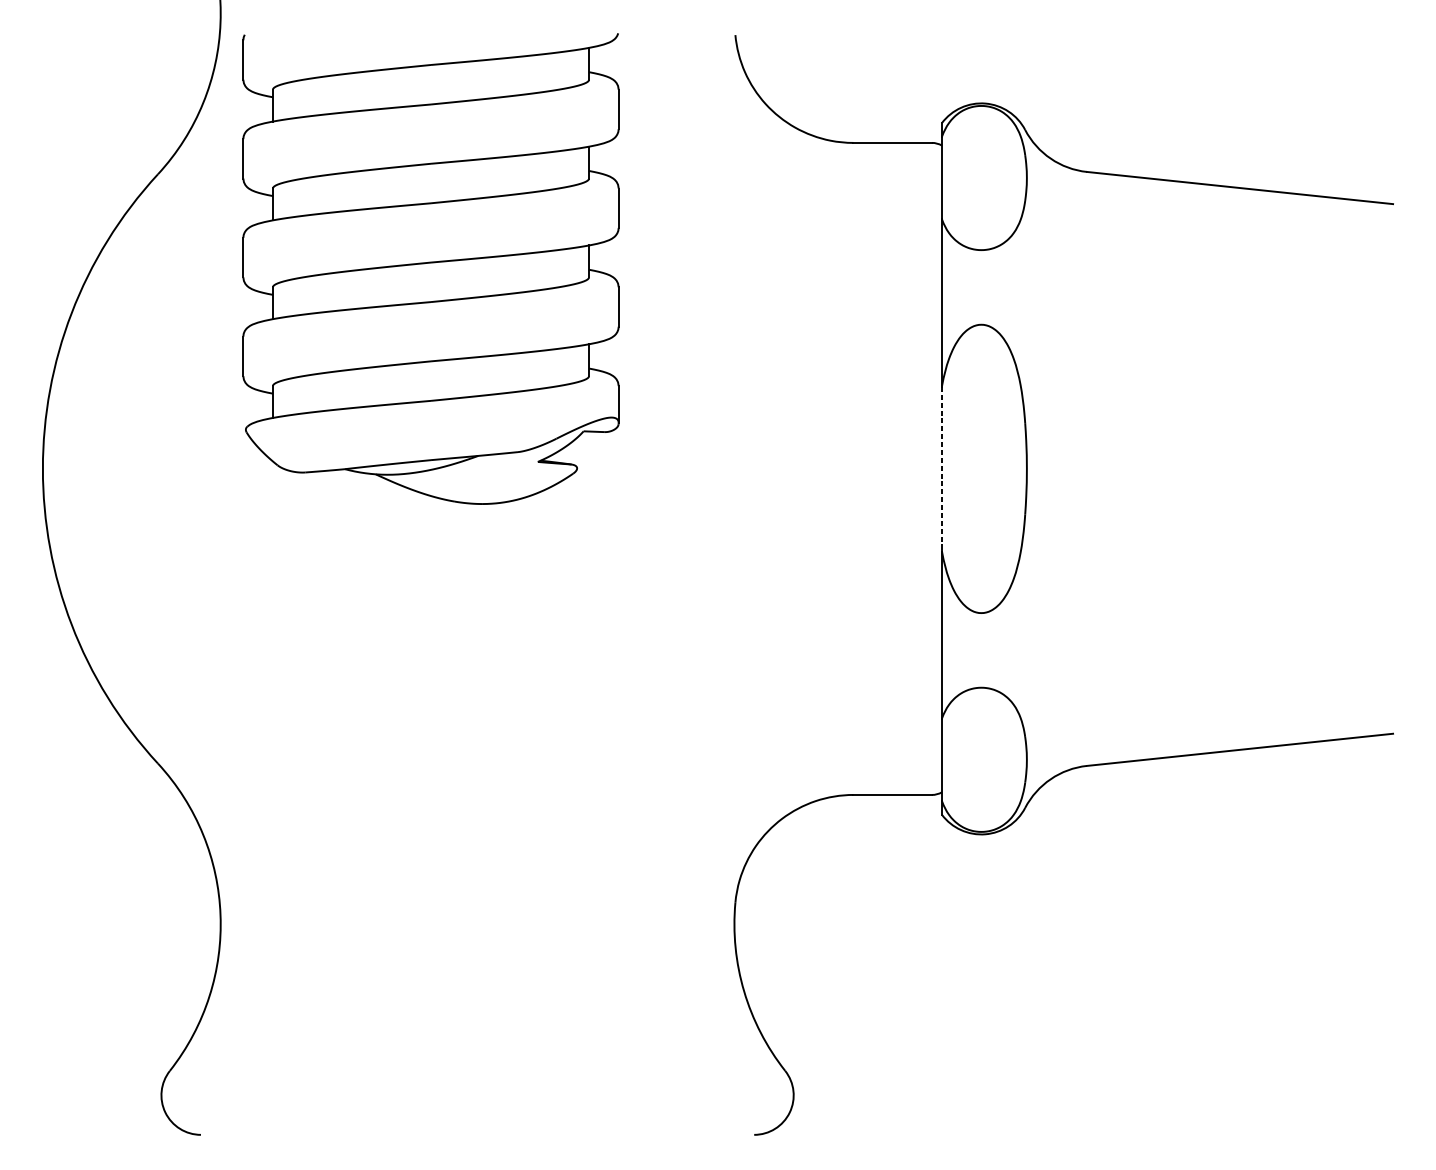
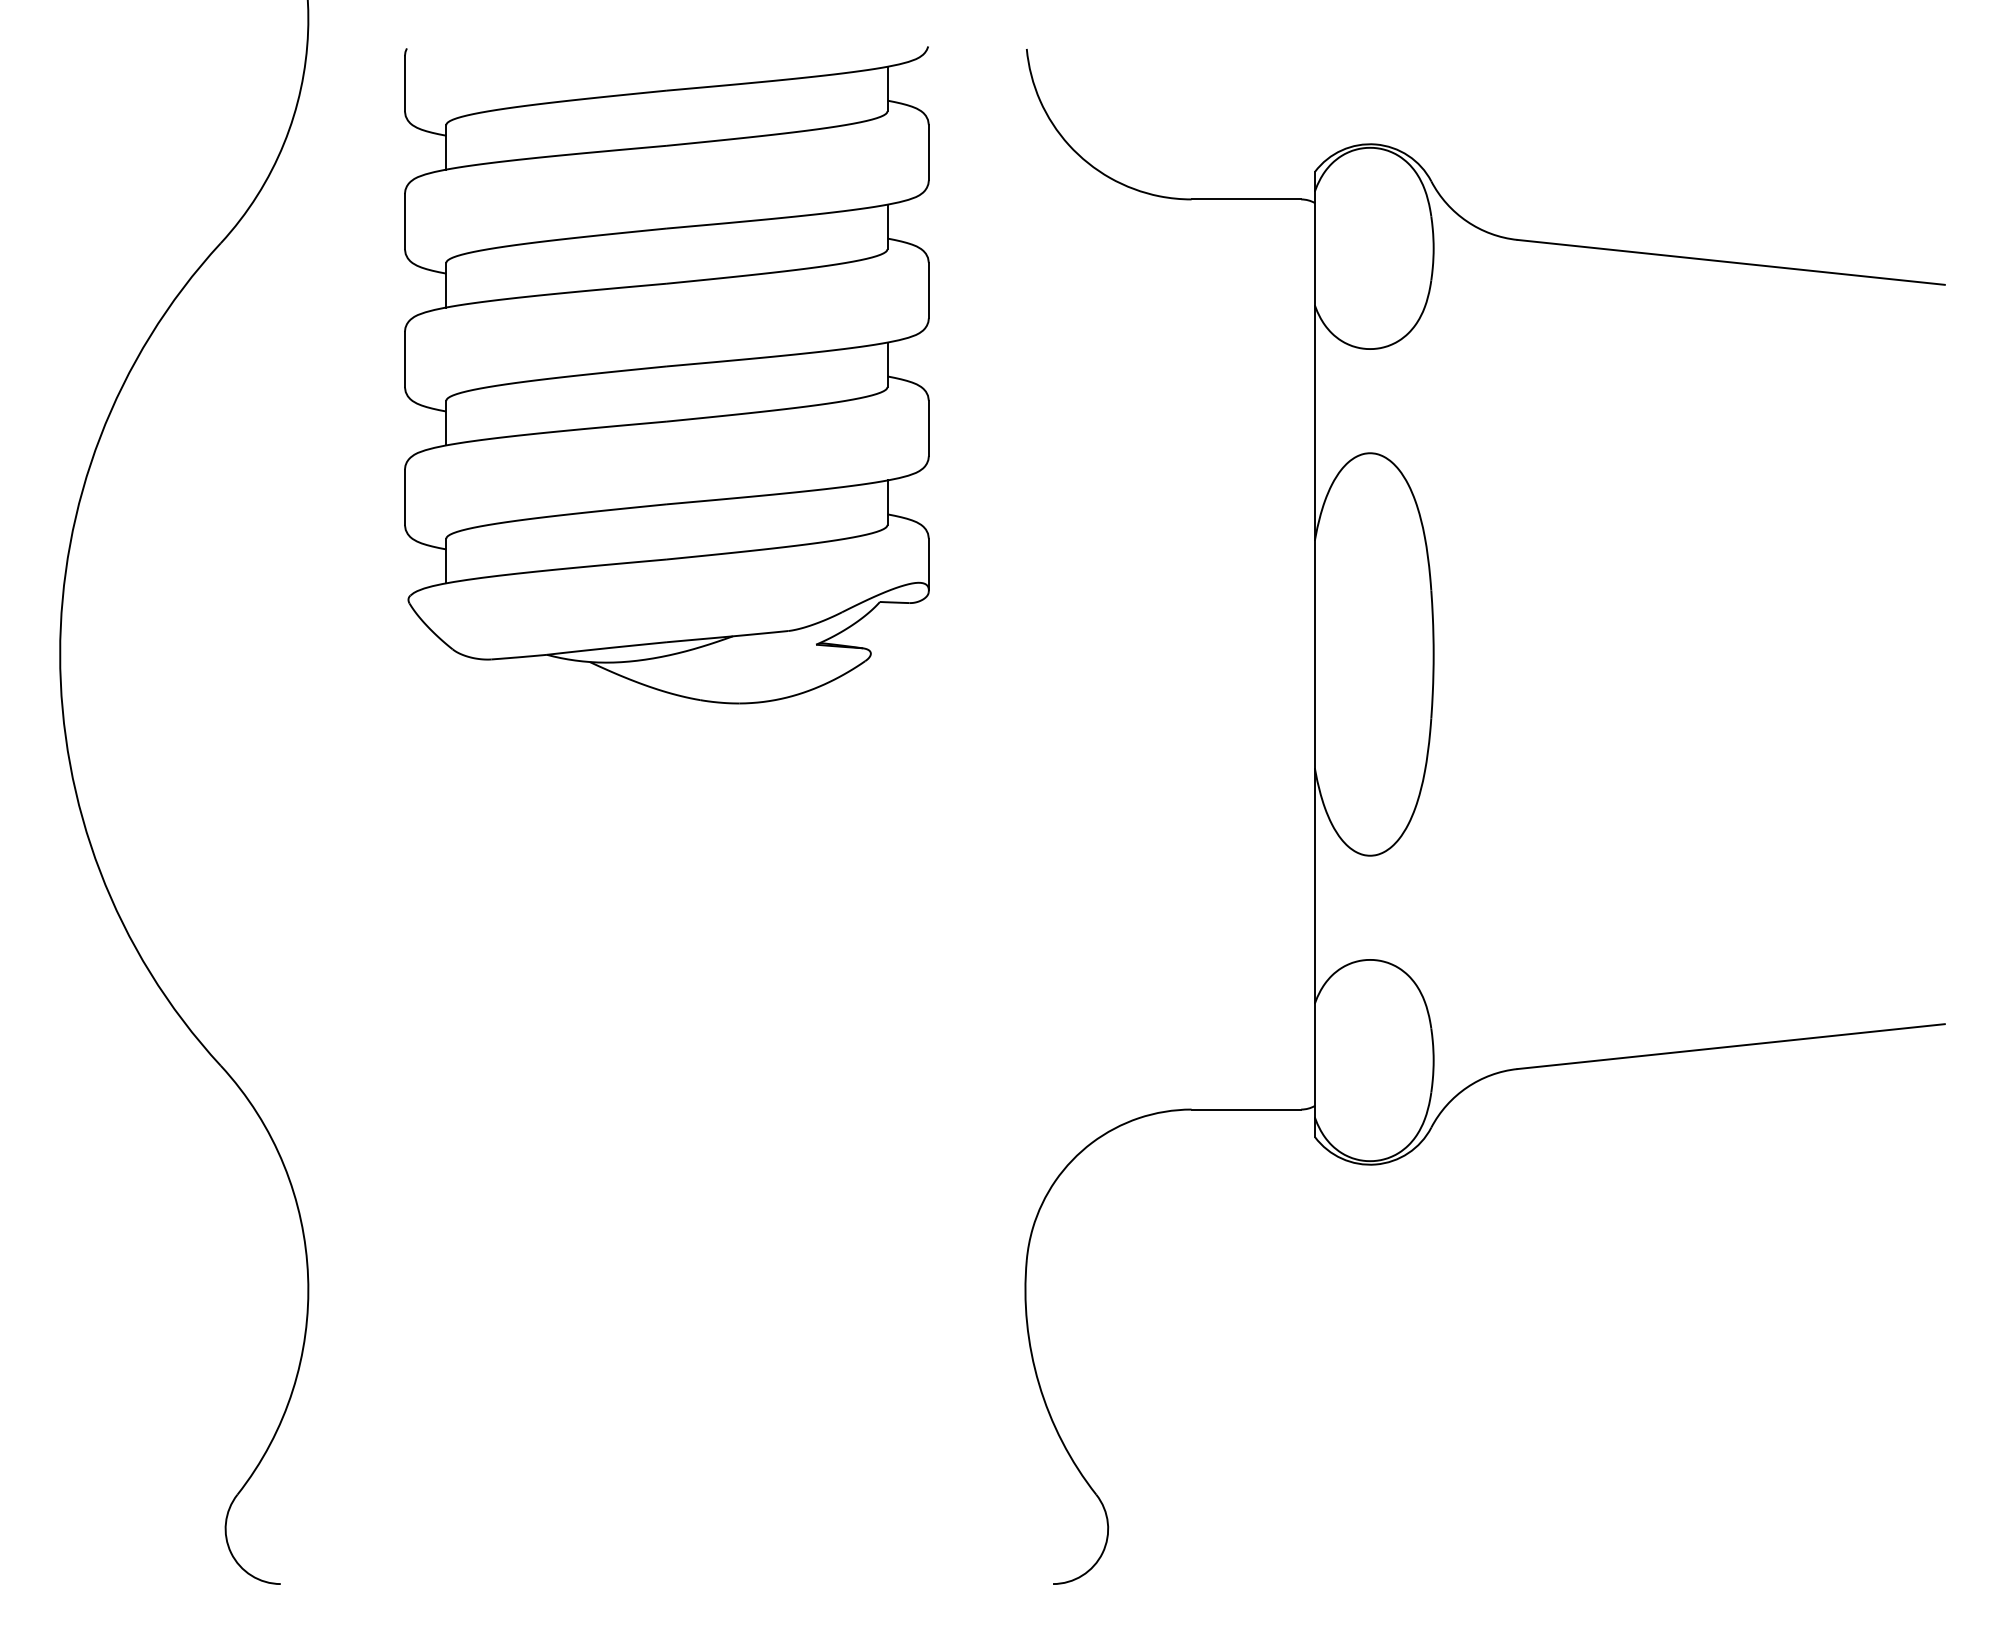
part: (430, 269) -> (666, 375), moved
line: (942, 468) -> (1315, 654), dashed -> solid

